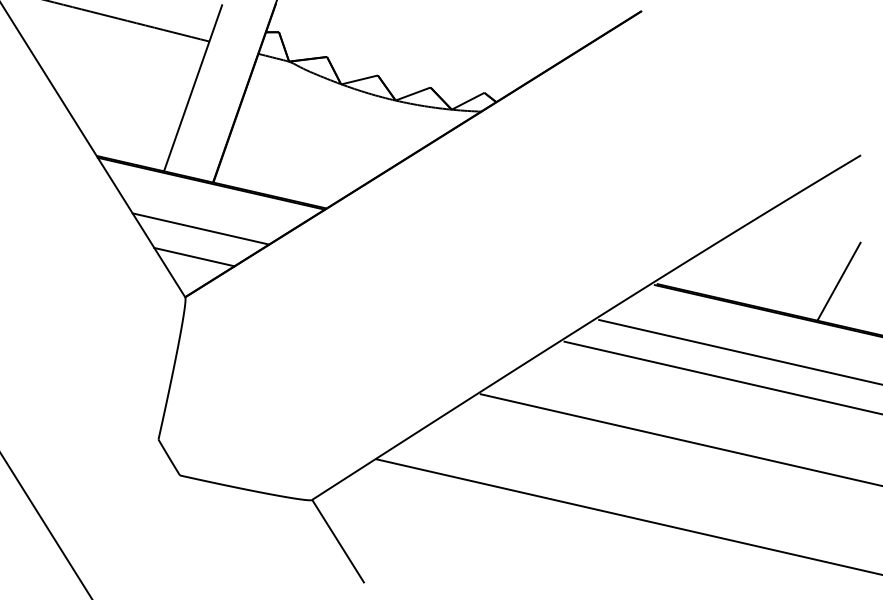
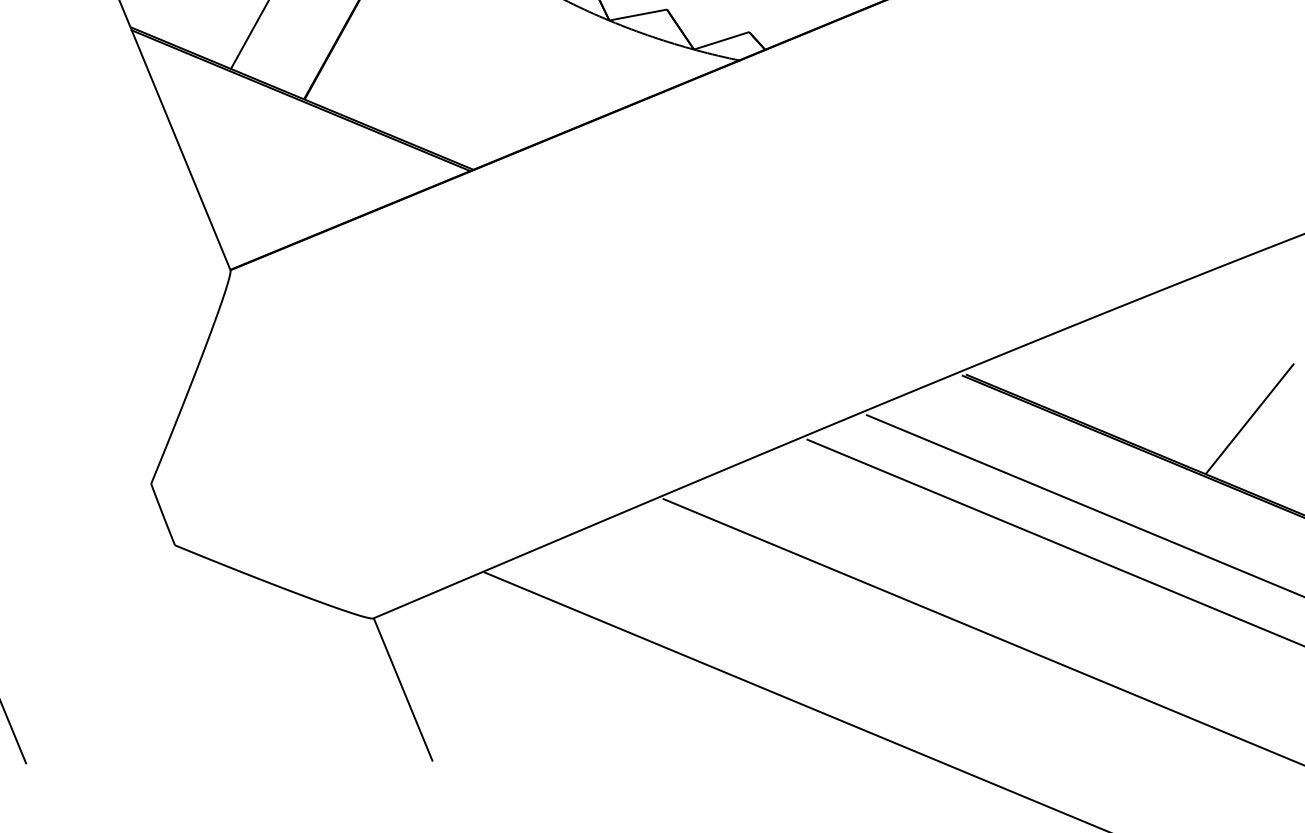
line: (200, 228) -> (272, 167), removed
line: (194, 256) -> (255, 209), removed

